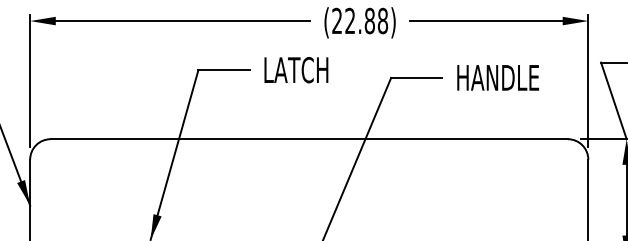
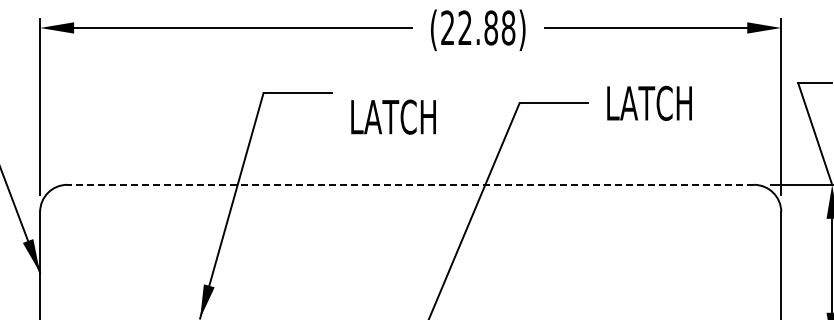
text: (296, 69) -> (393, 116), moved
text: (498, 77) -> (662, 102), HANDLE -> LATCH
line: (309, 138) -> (410, 184), solid -> dashed

